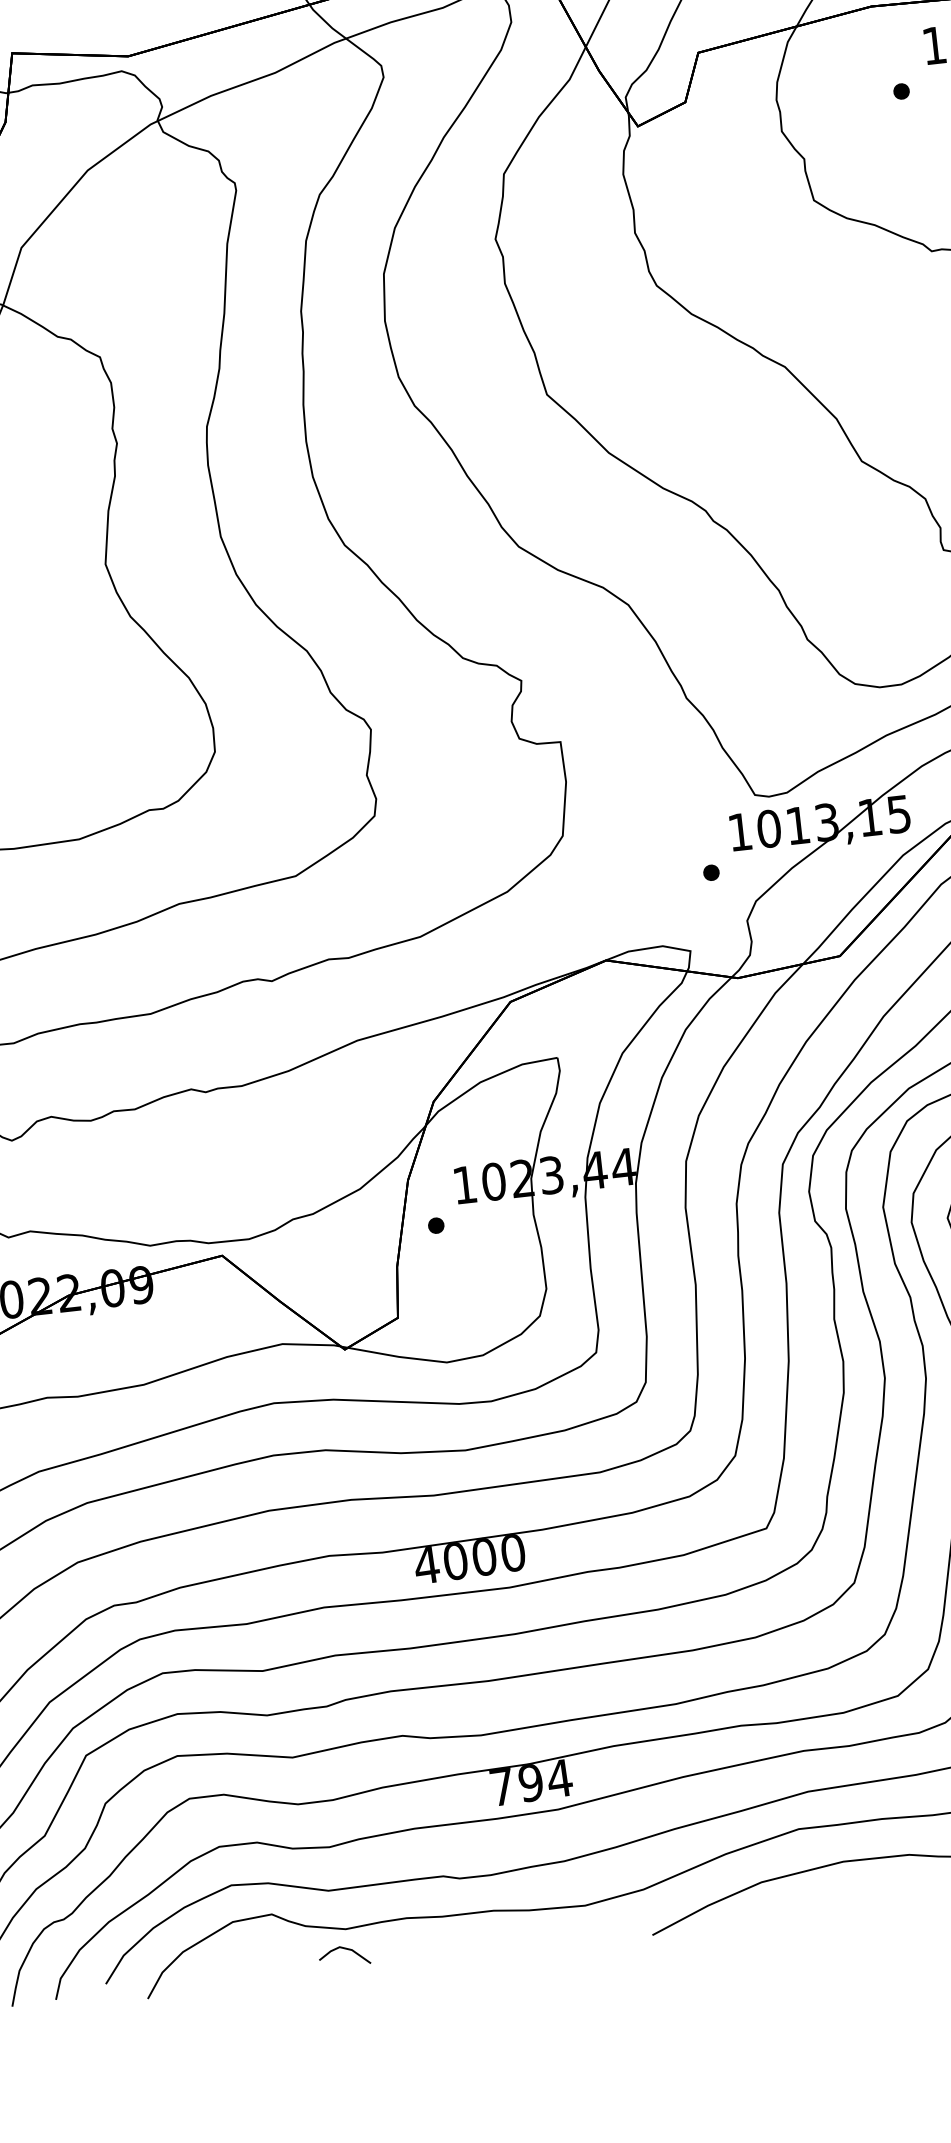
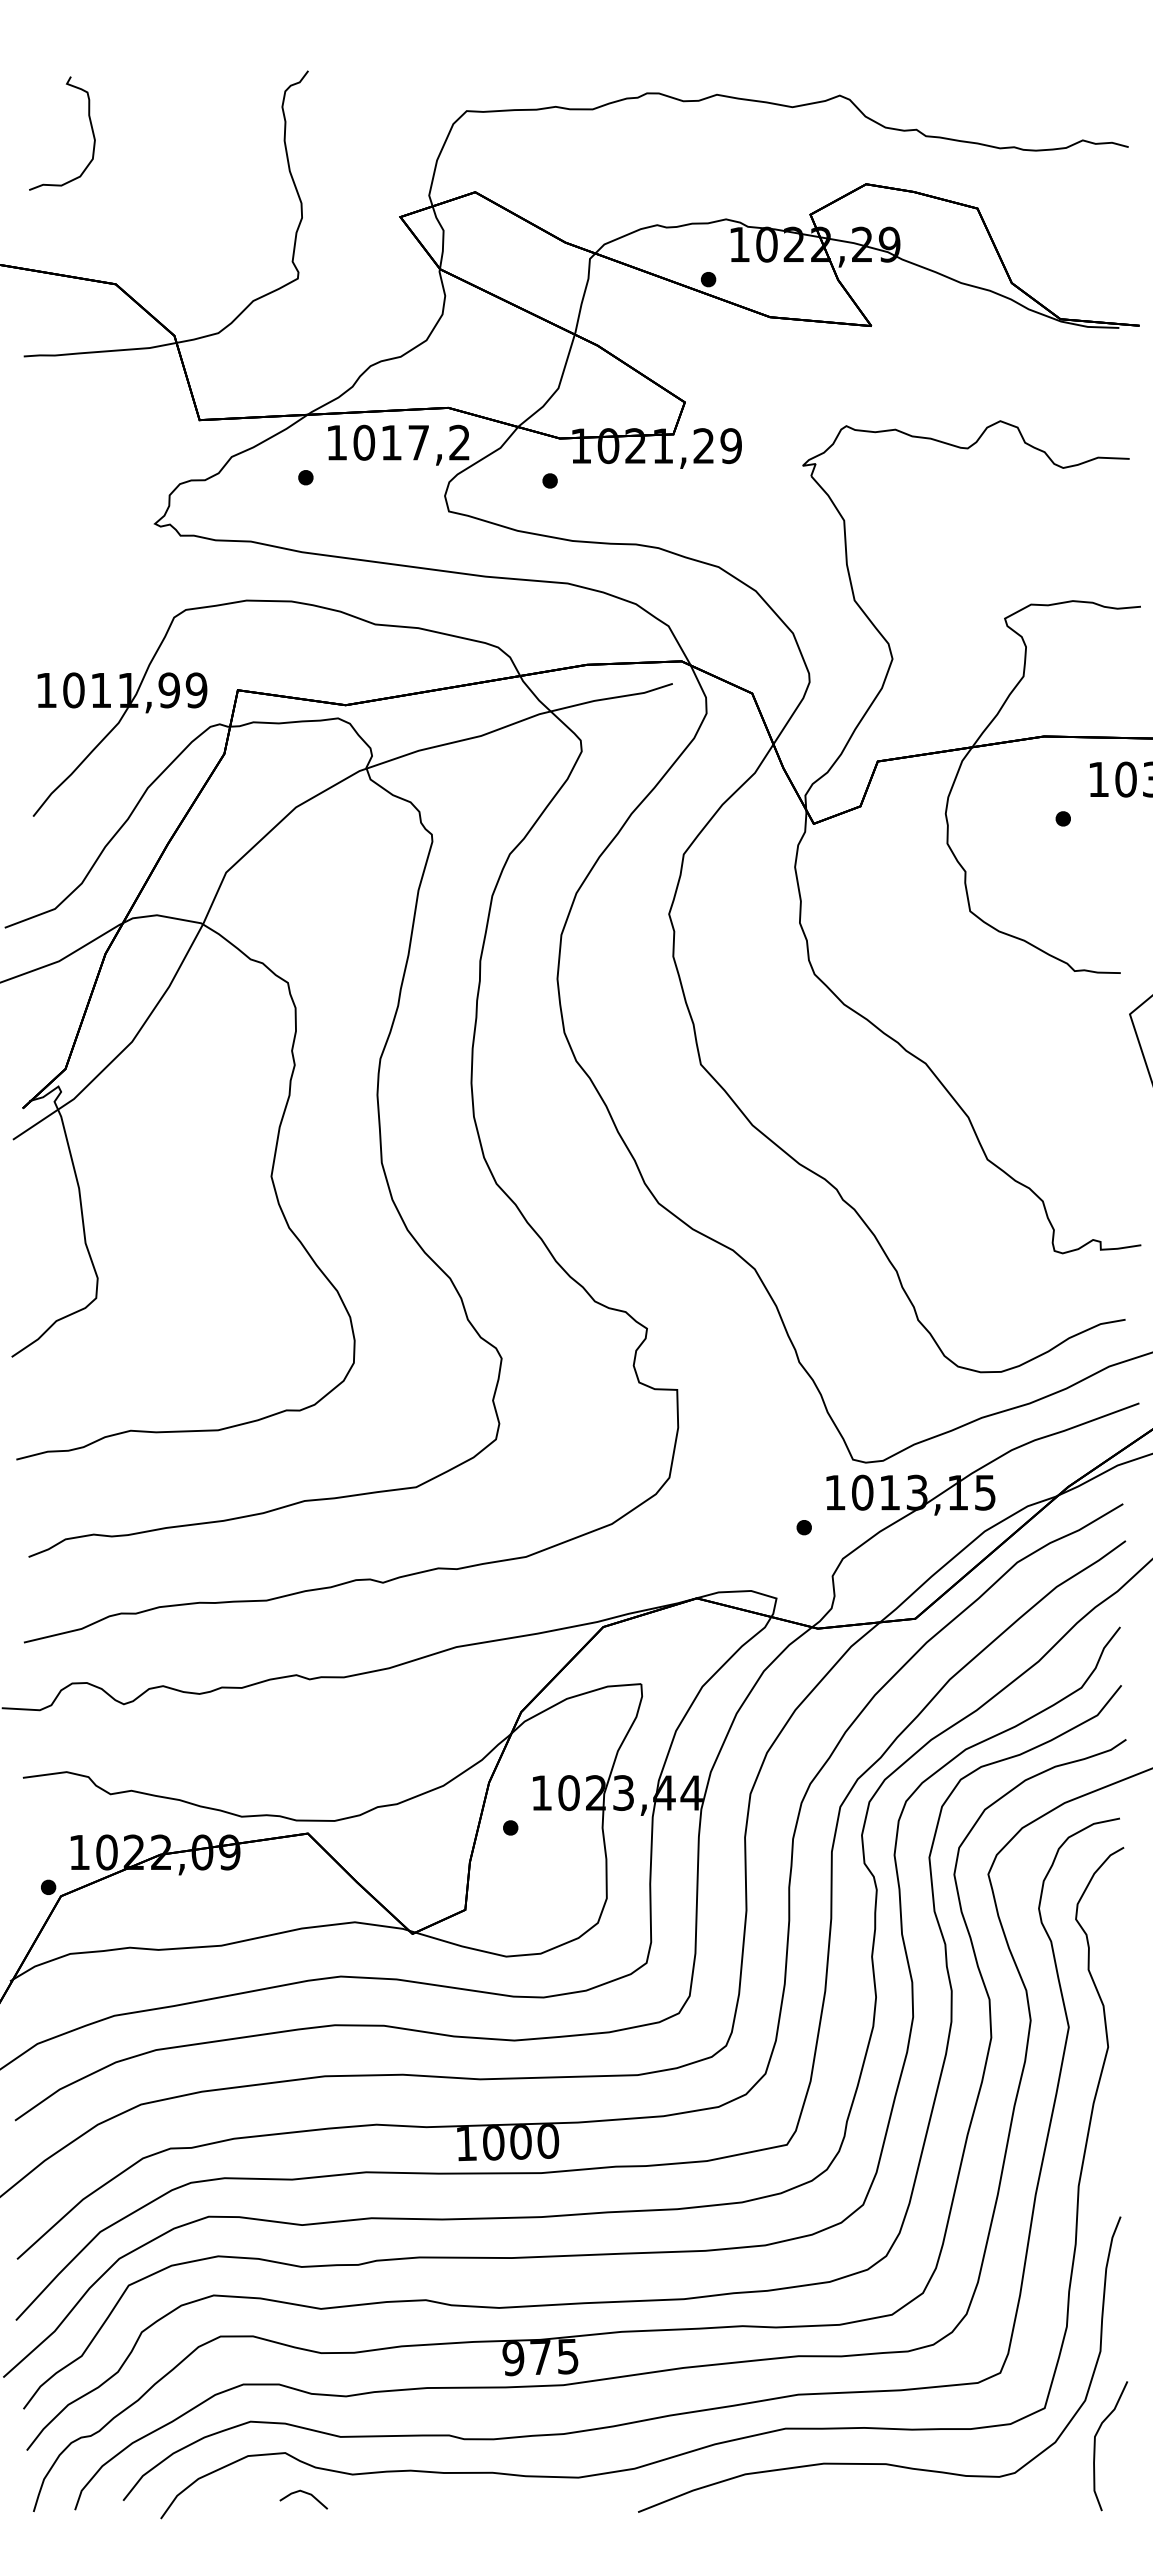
text: (426, 1565) -> (466, 2143), 4000 -> 1000
text: (530, 1782) -> (540, 2357), 794 -> 975
line: (344, 1949) -> (304, 2493), moved

